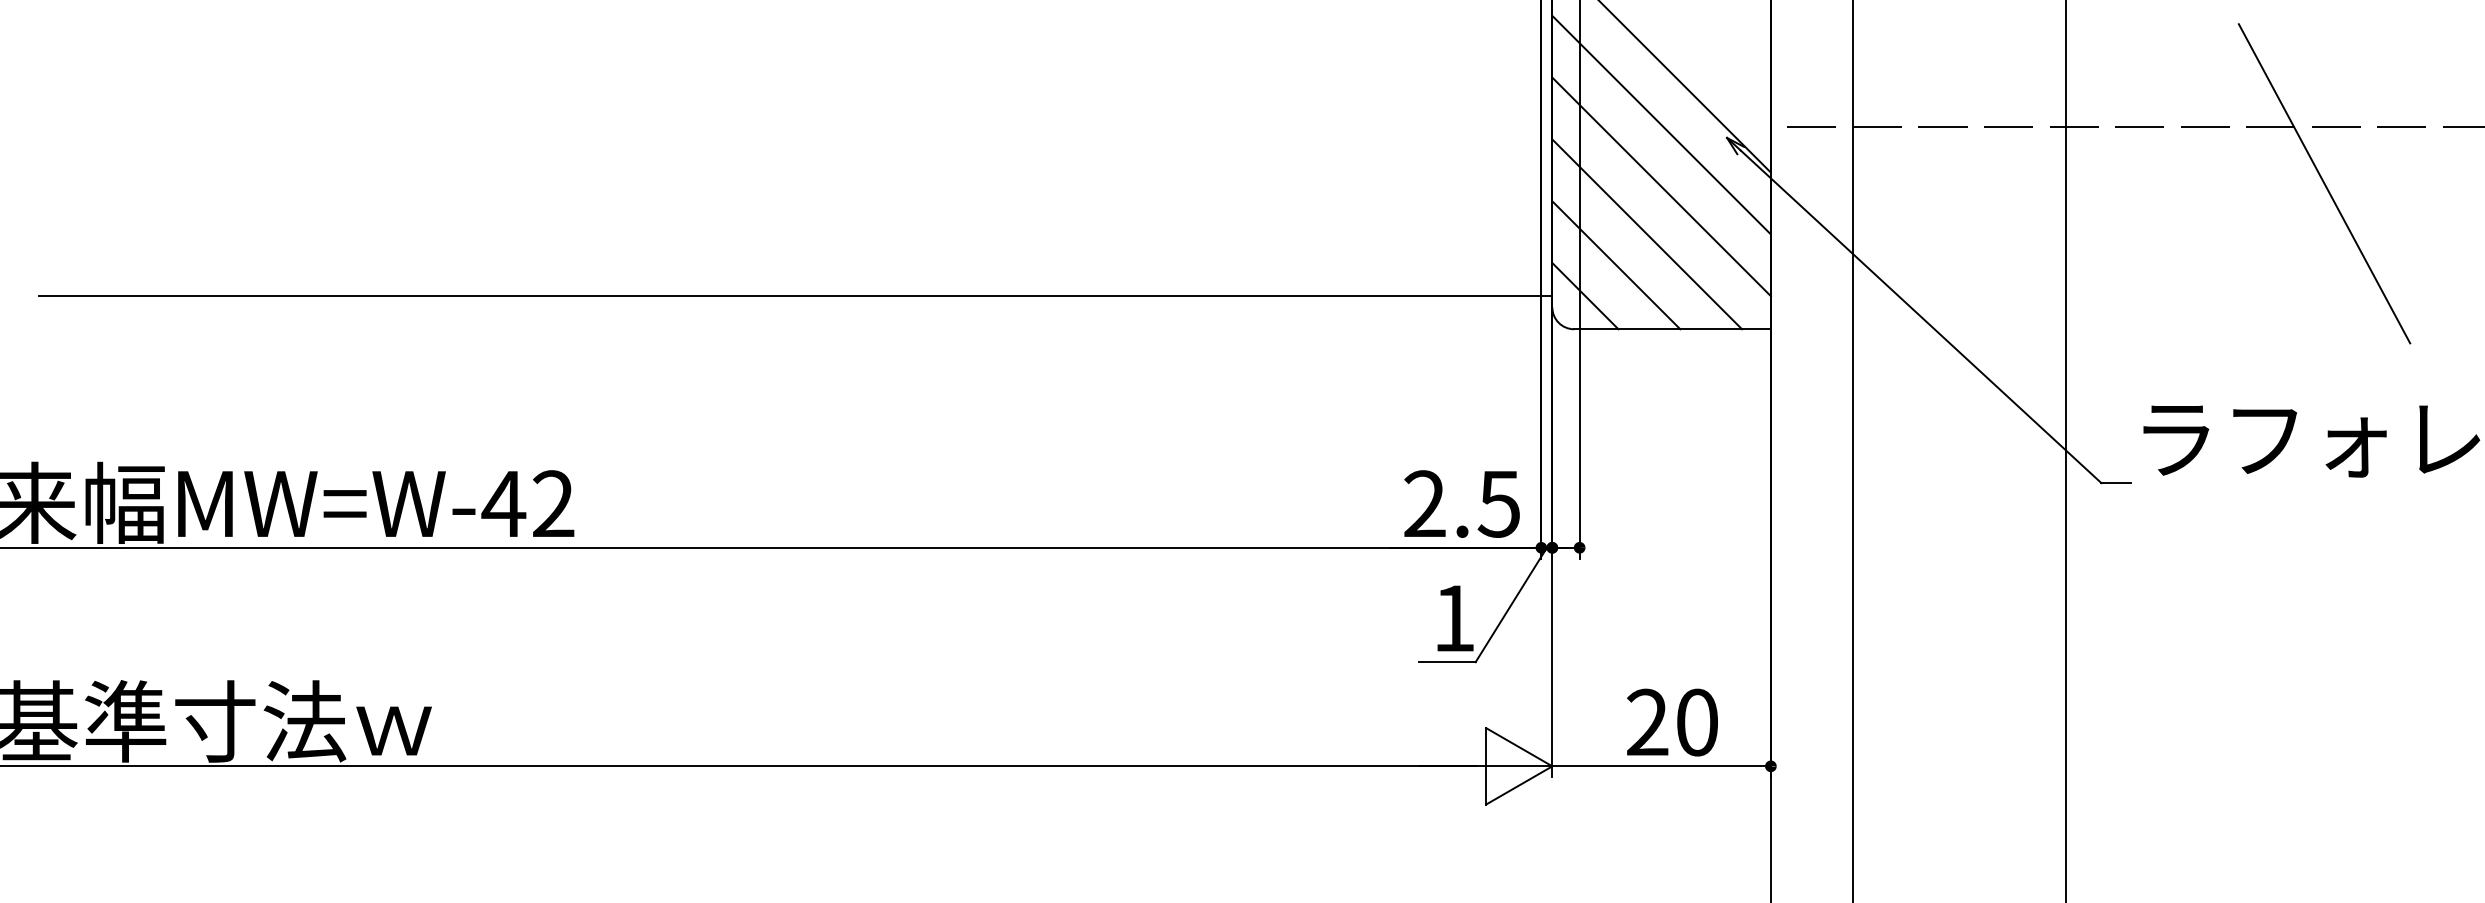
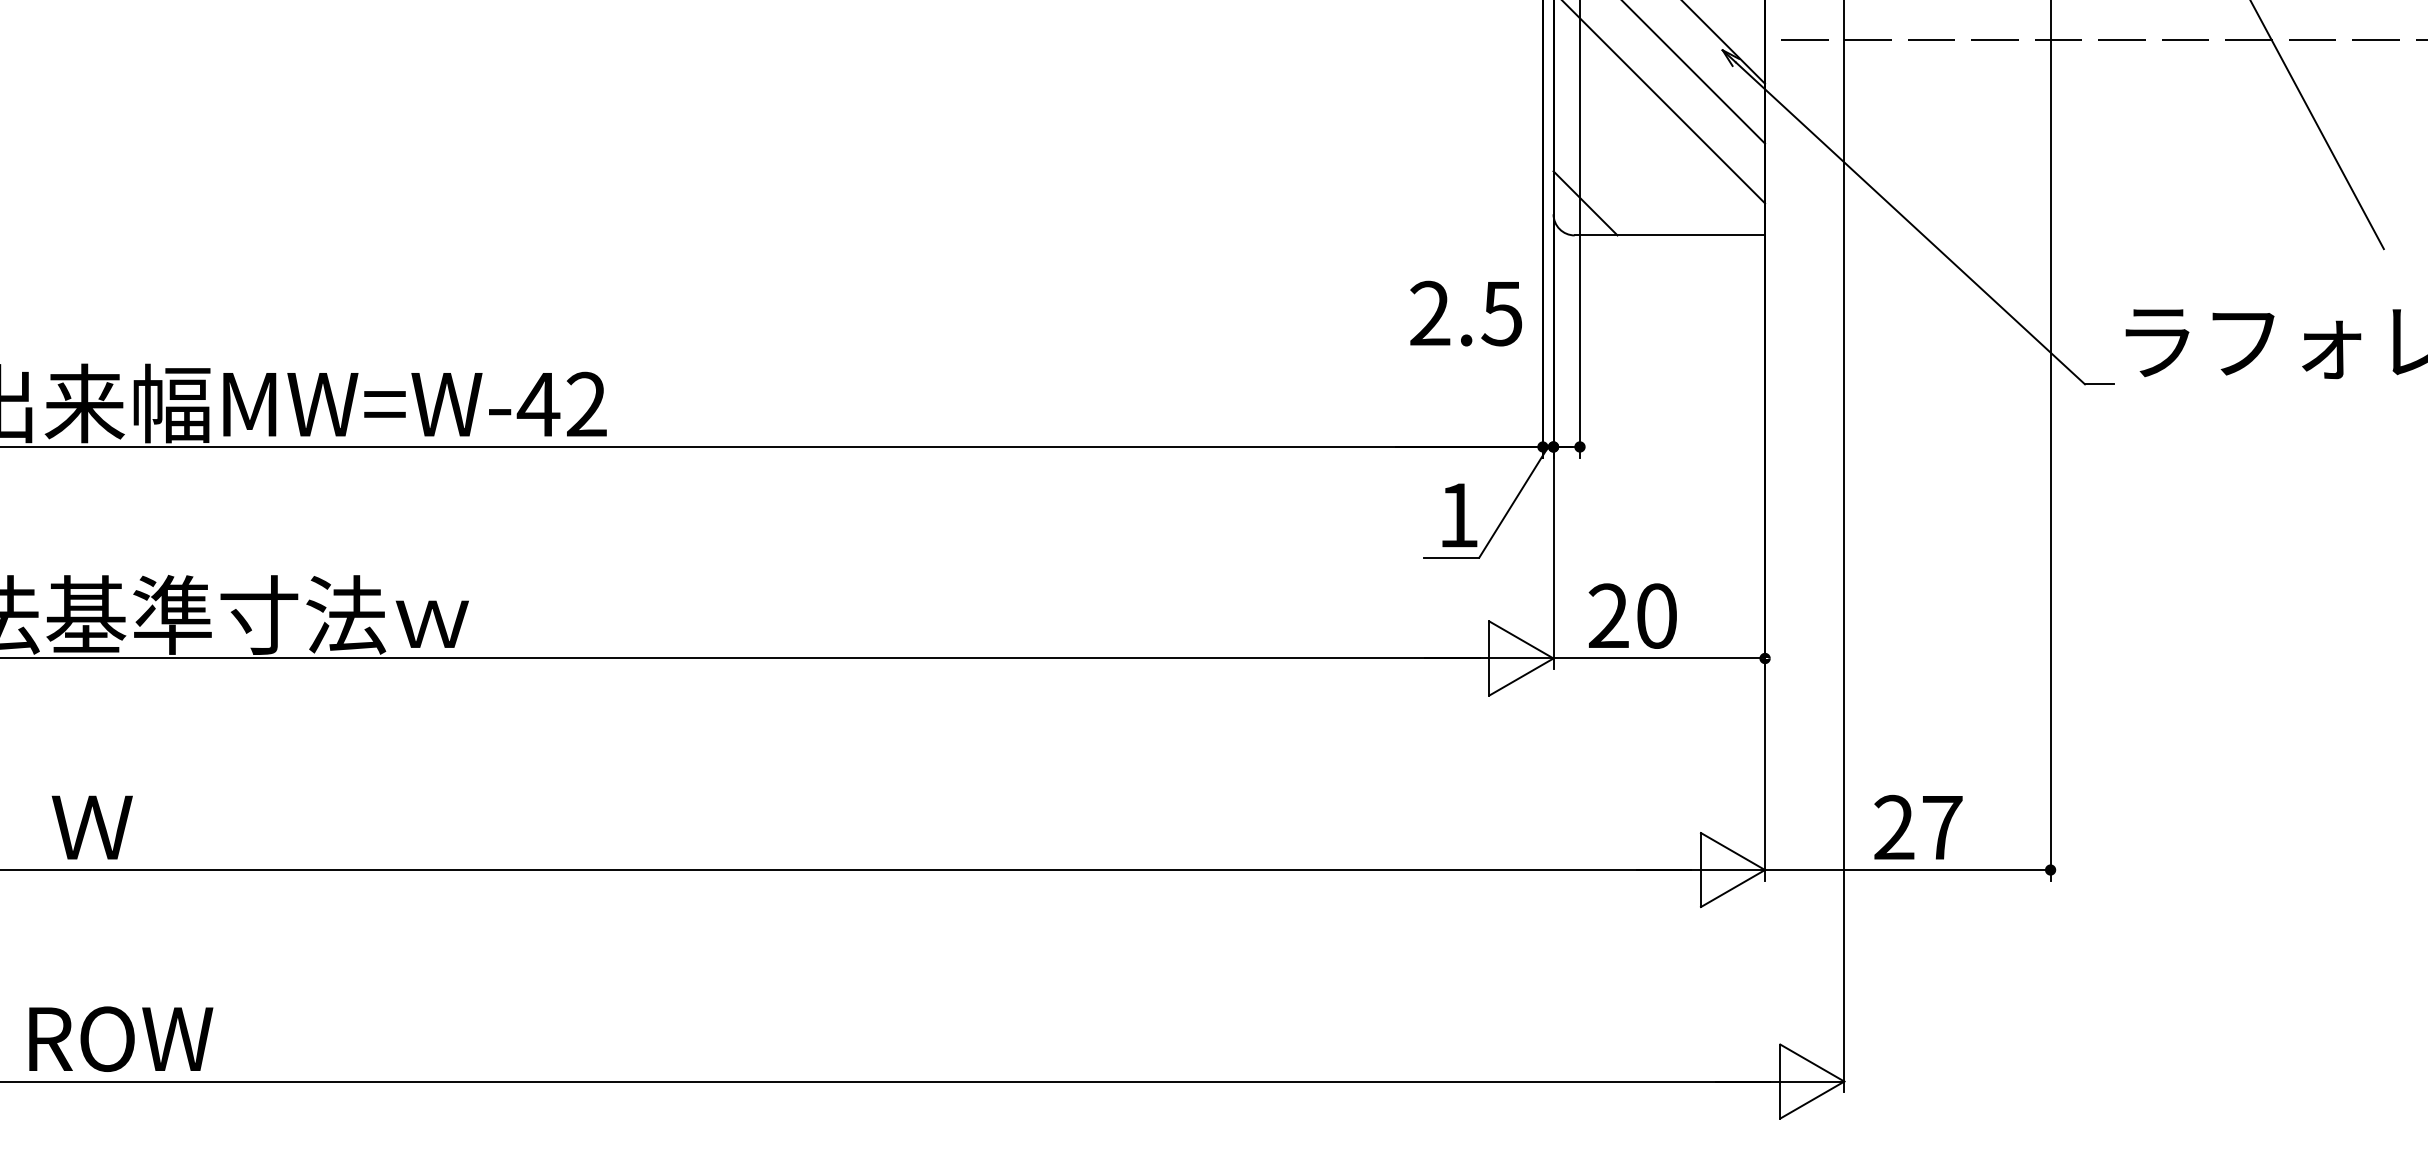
line: (1647, 234) -> (1645, 143), removed
line: (1616, 265) -> (1615, 173), removed
line: (795, 296) -> (820, 203), removed
text: (1461, 503) -> (1465, 313), moved
text: (1672, 721) -> (1632, 615), moved

